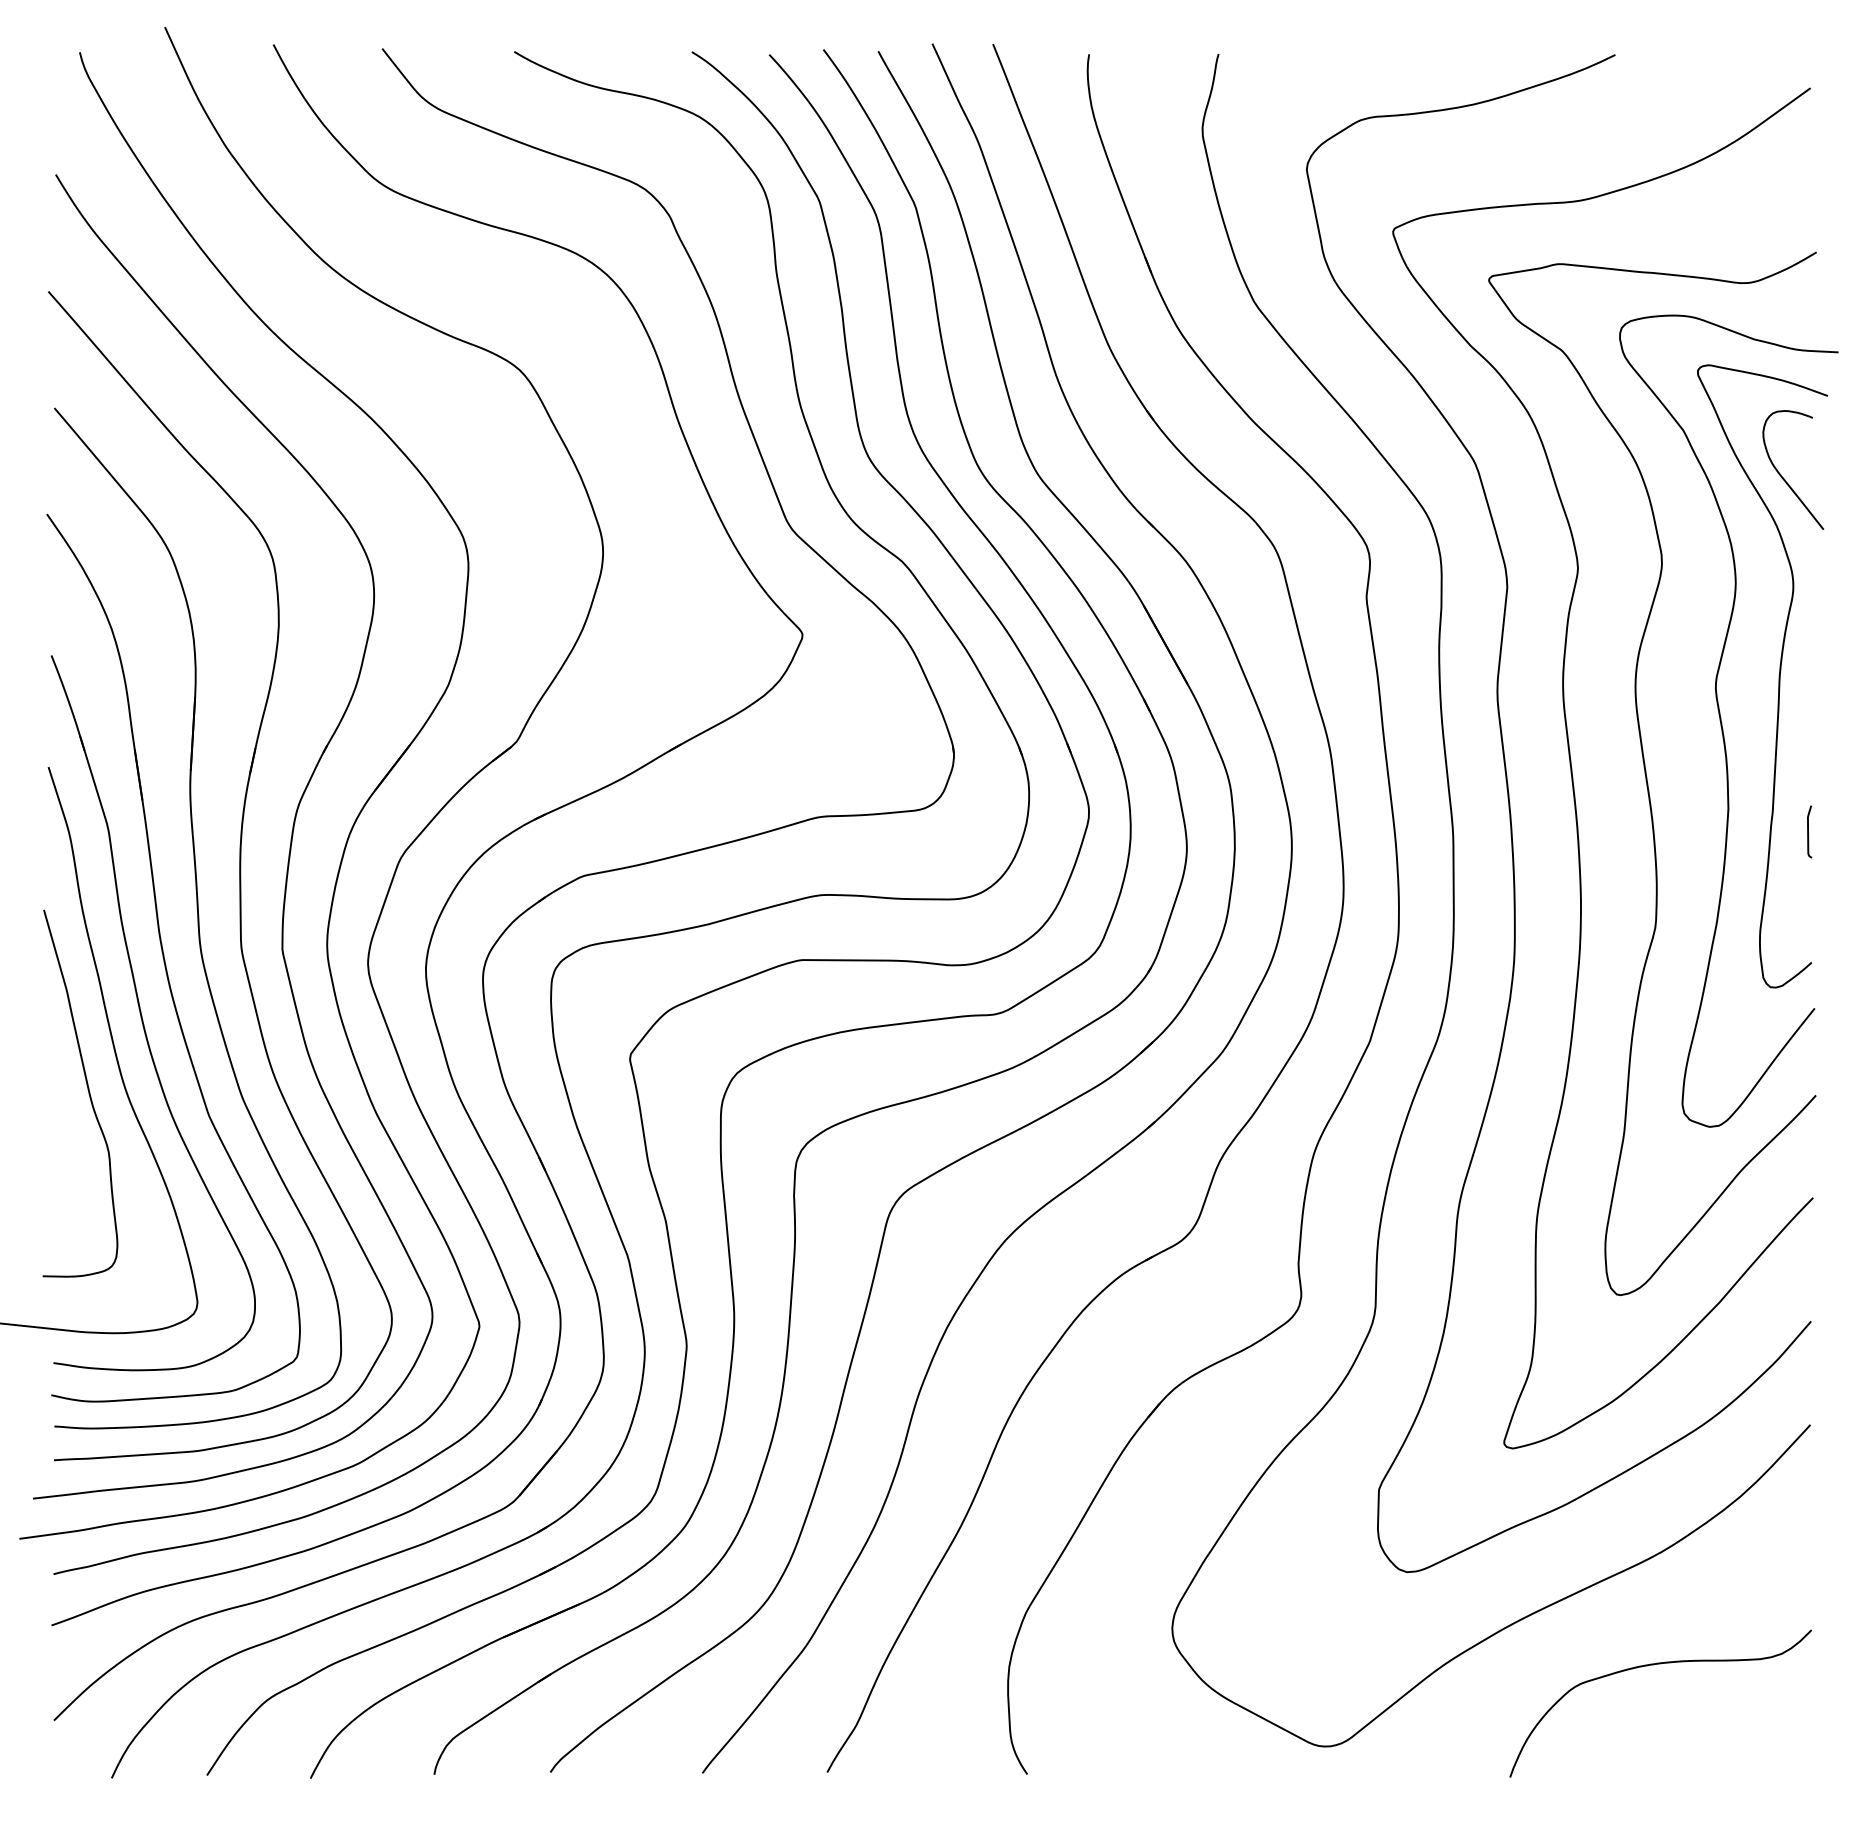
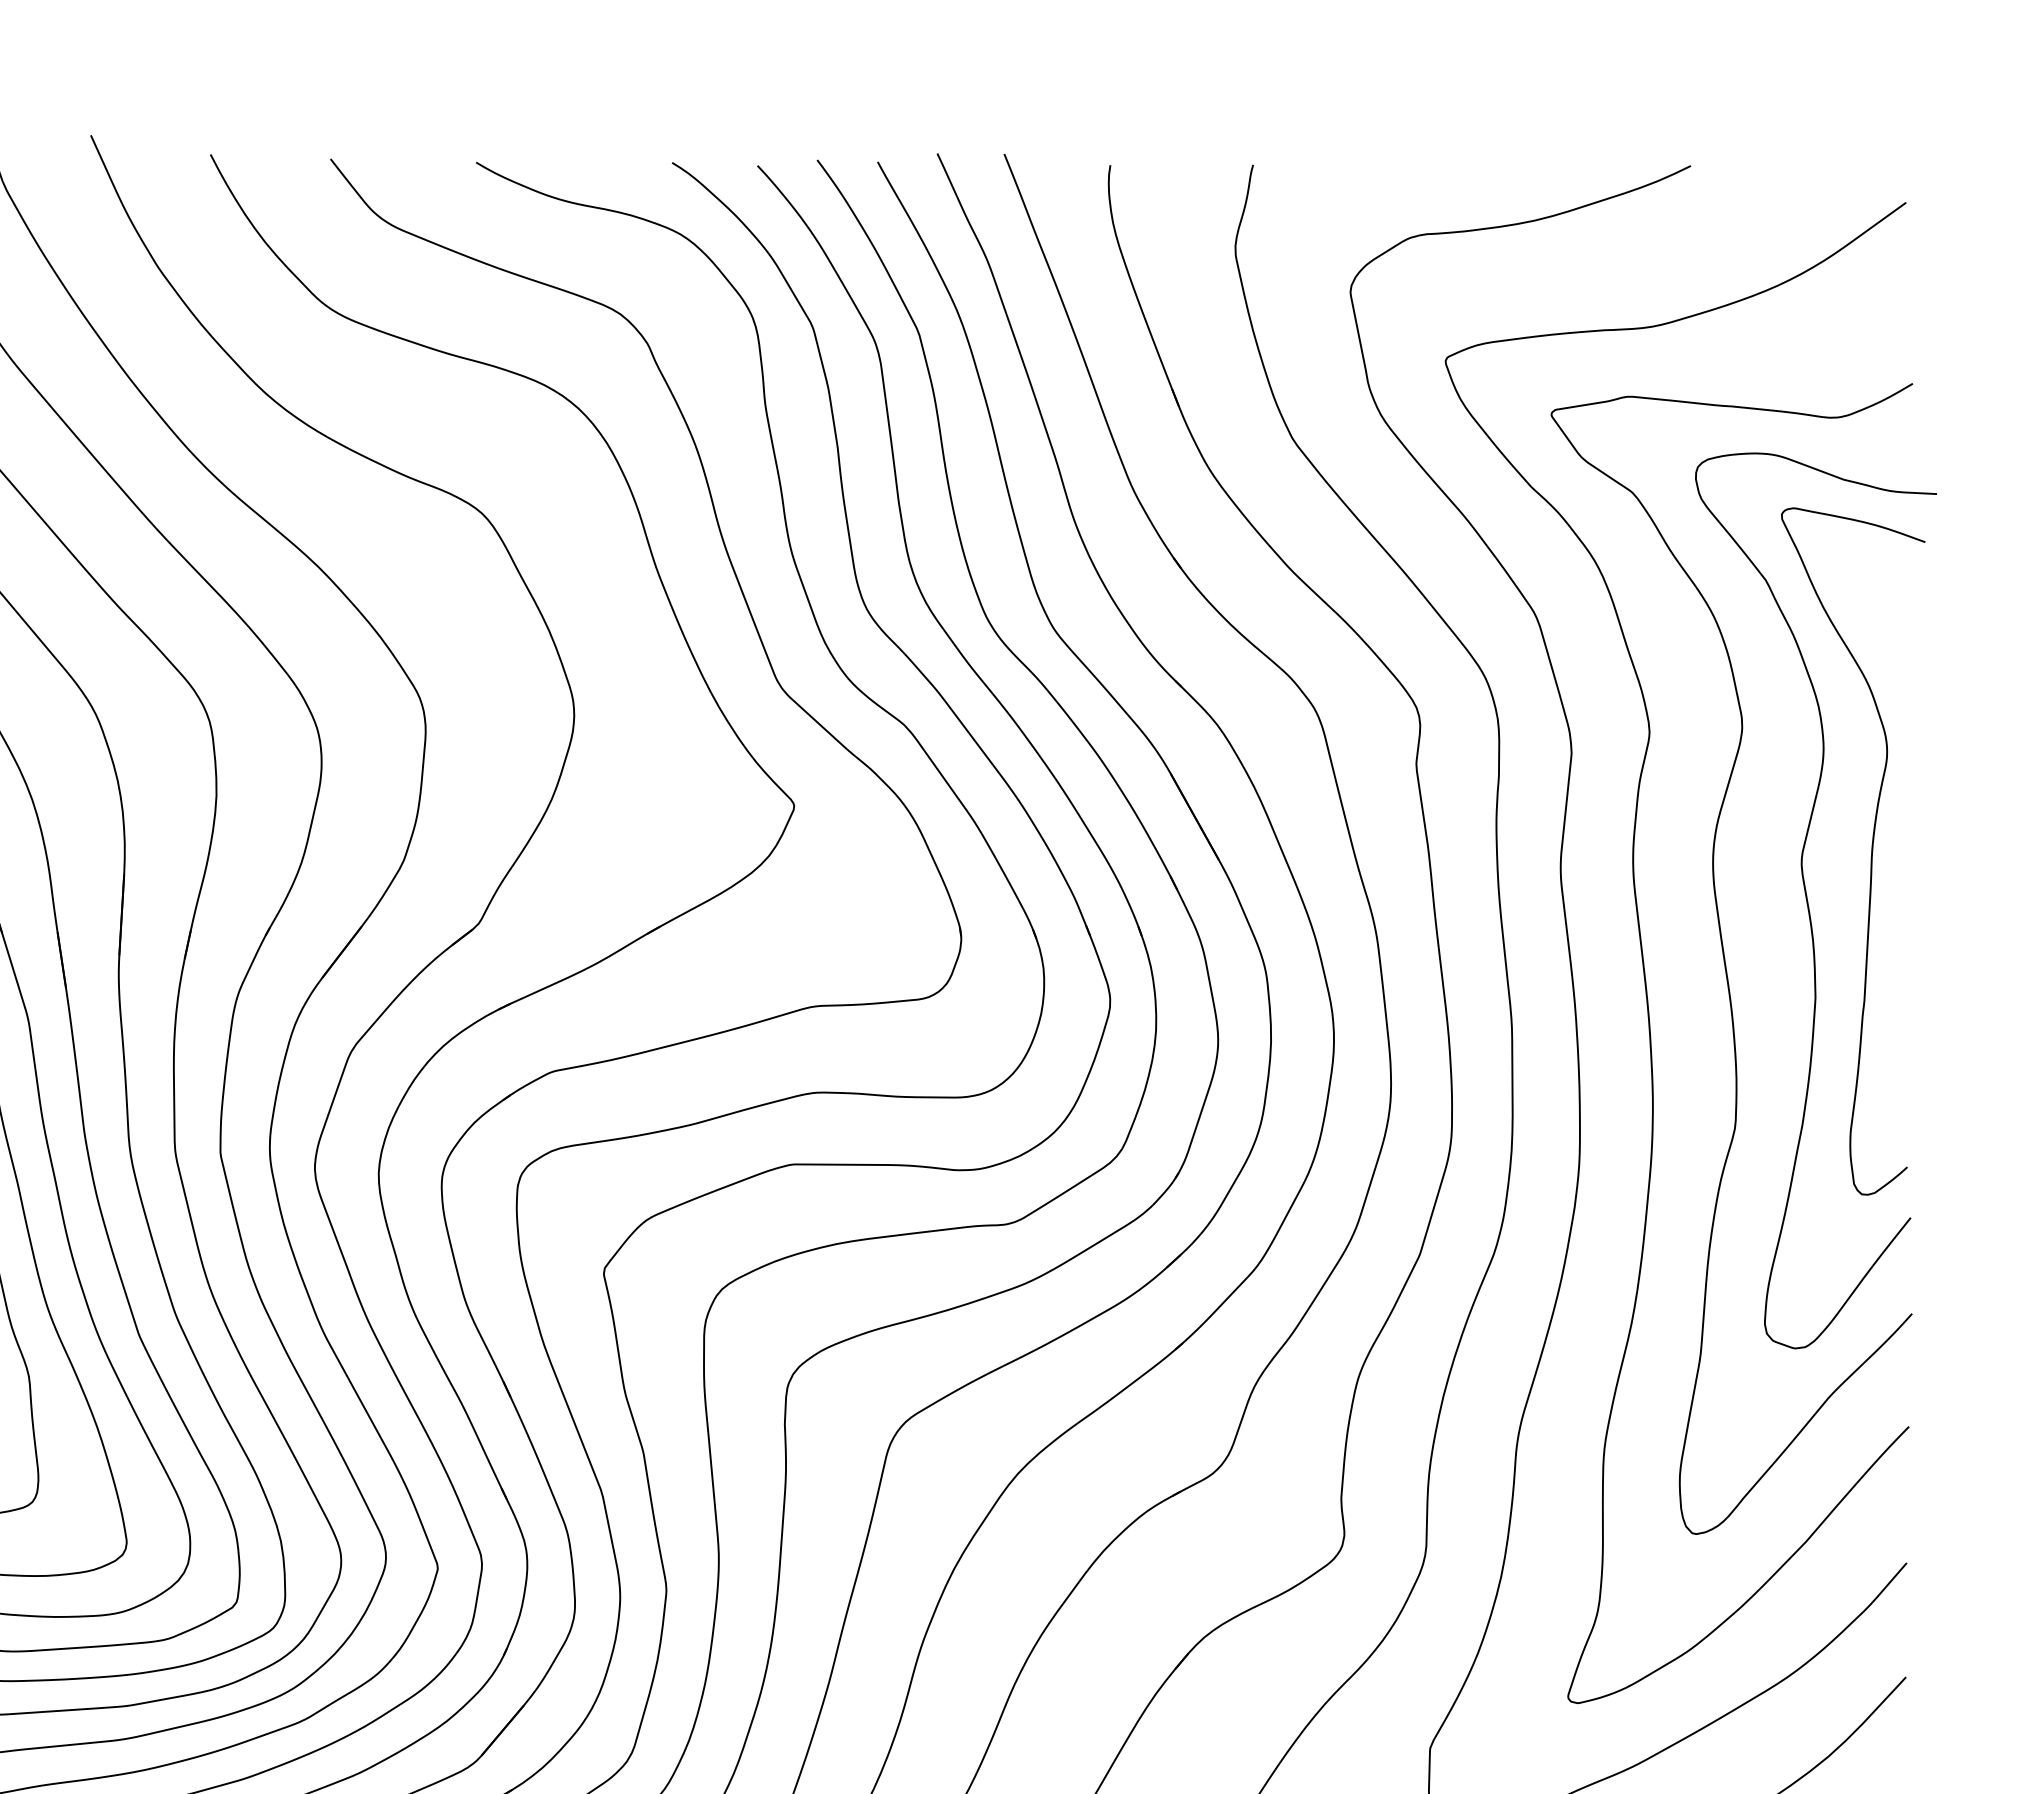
curve: (1784, 478) -> (1877, 633), removed
curve: (1808, 831) -> (1903, 1022), removed

